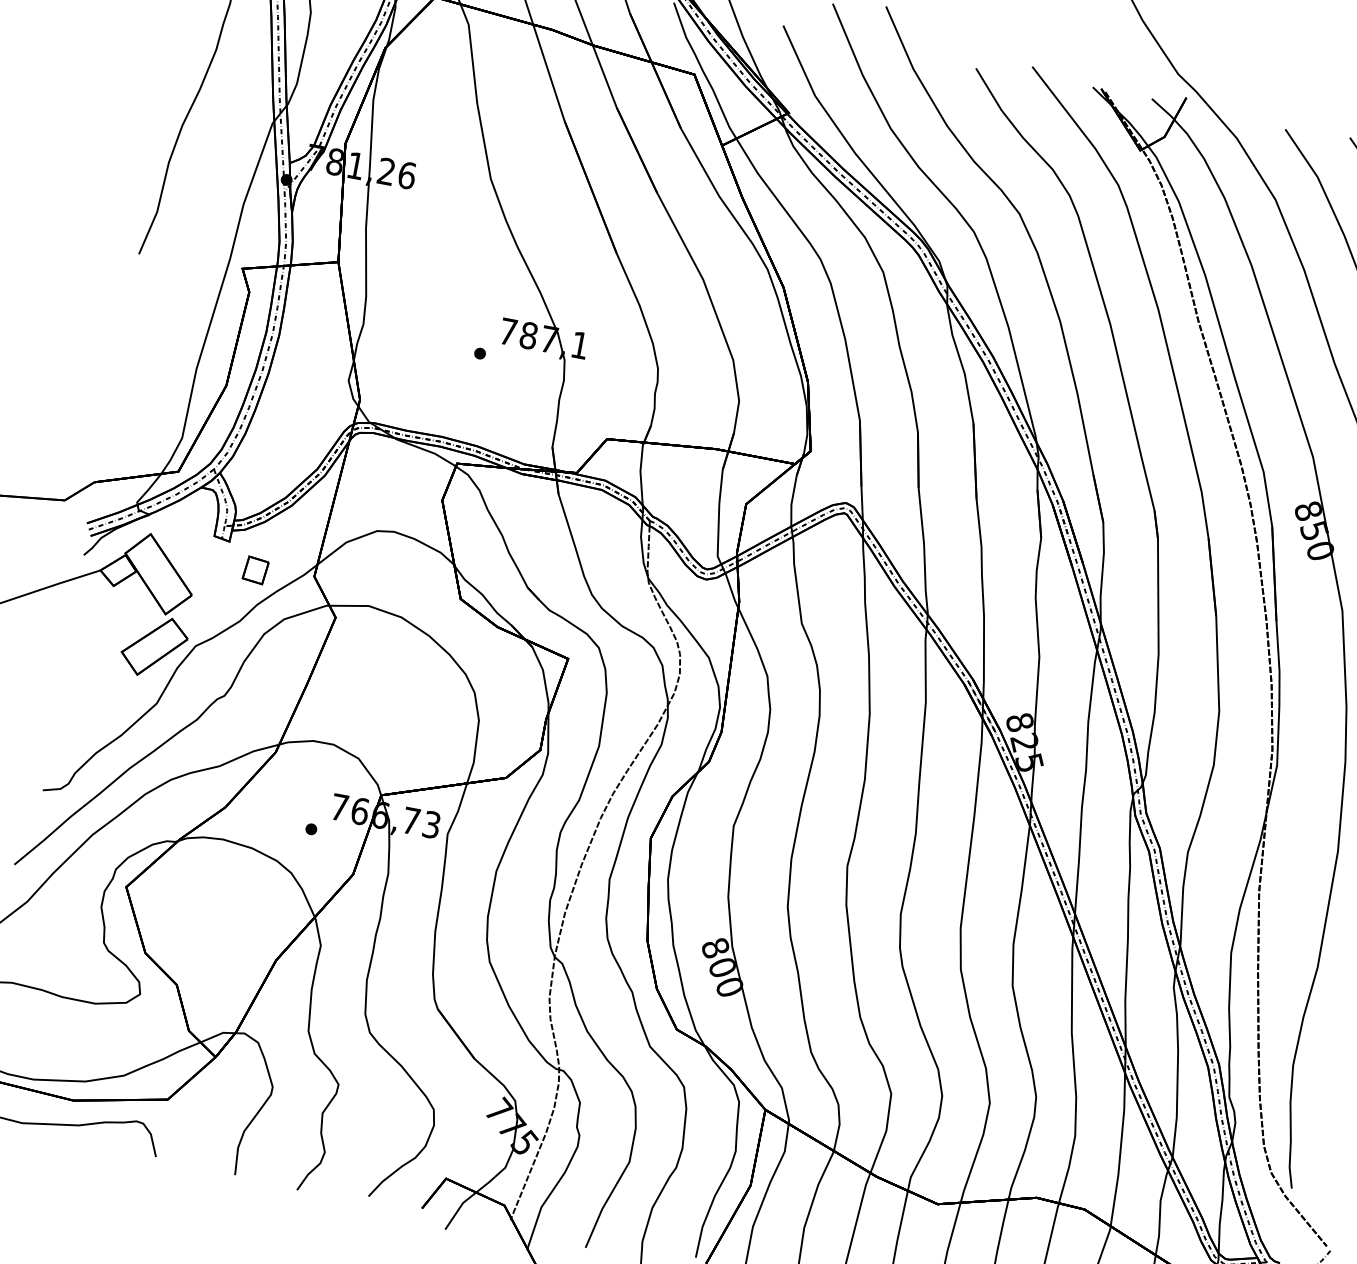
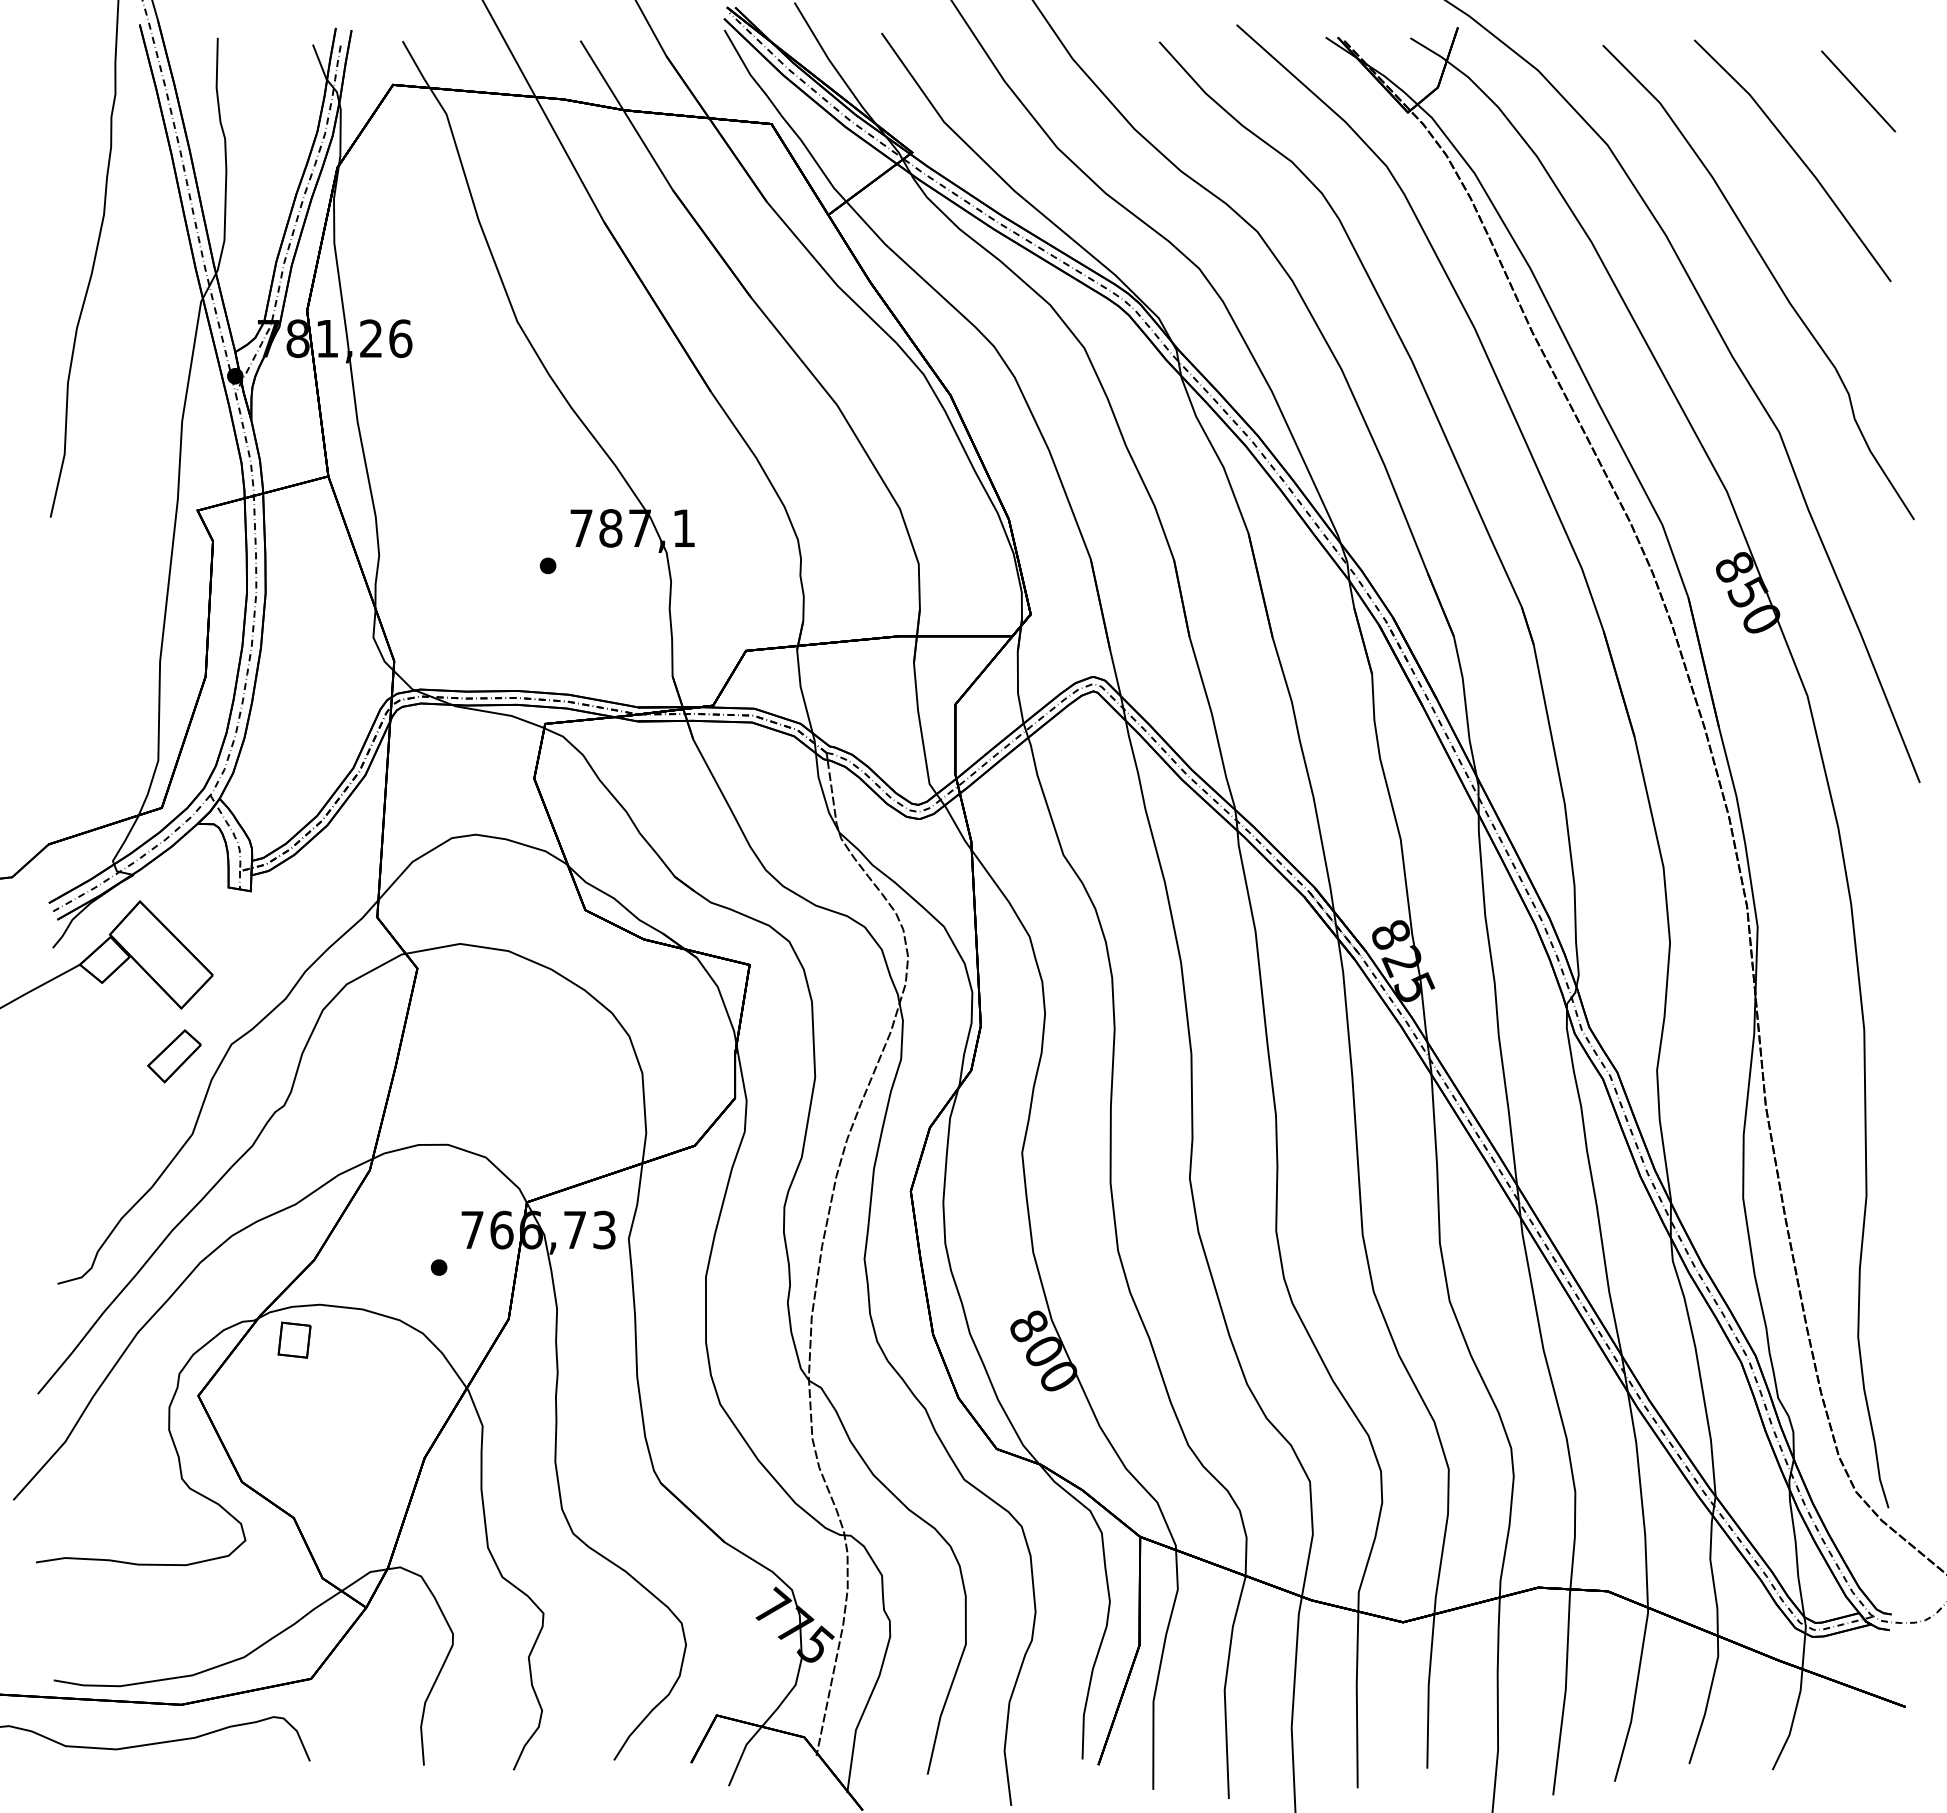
part: (255, 569) -> (294, 1339), moved
part: (154, 646) -> (174, 1056), size x0.6

